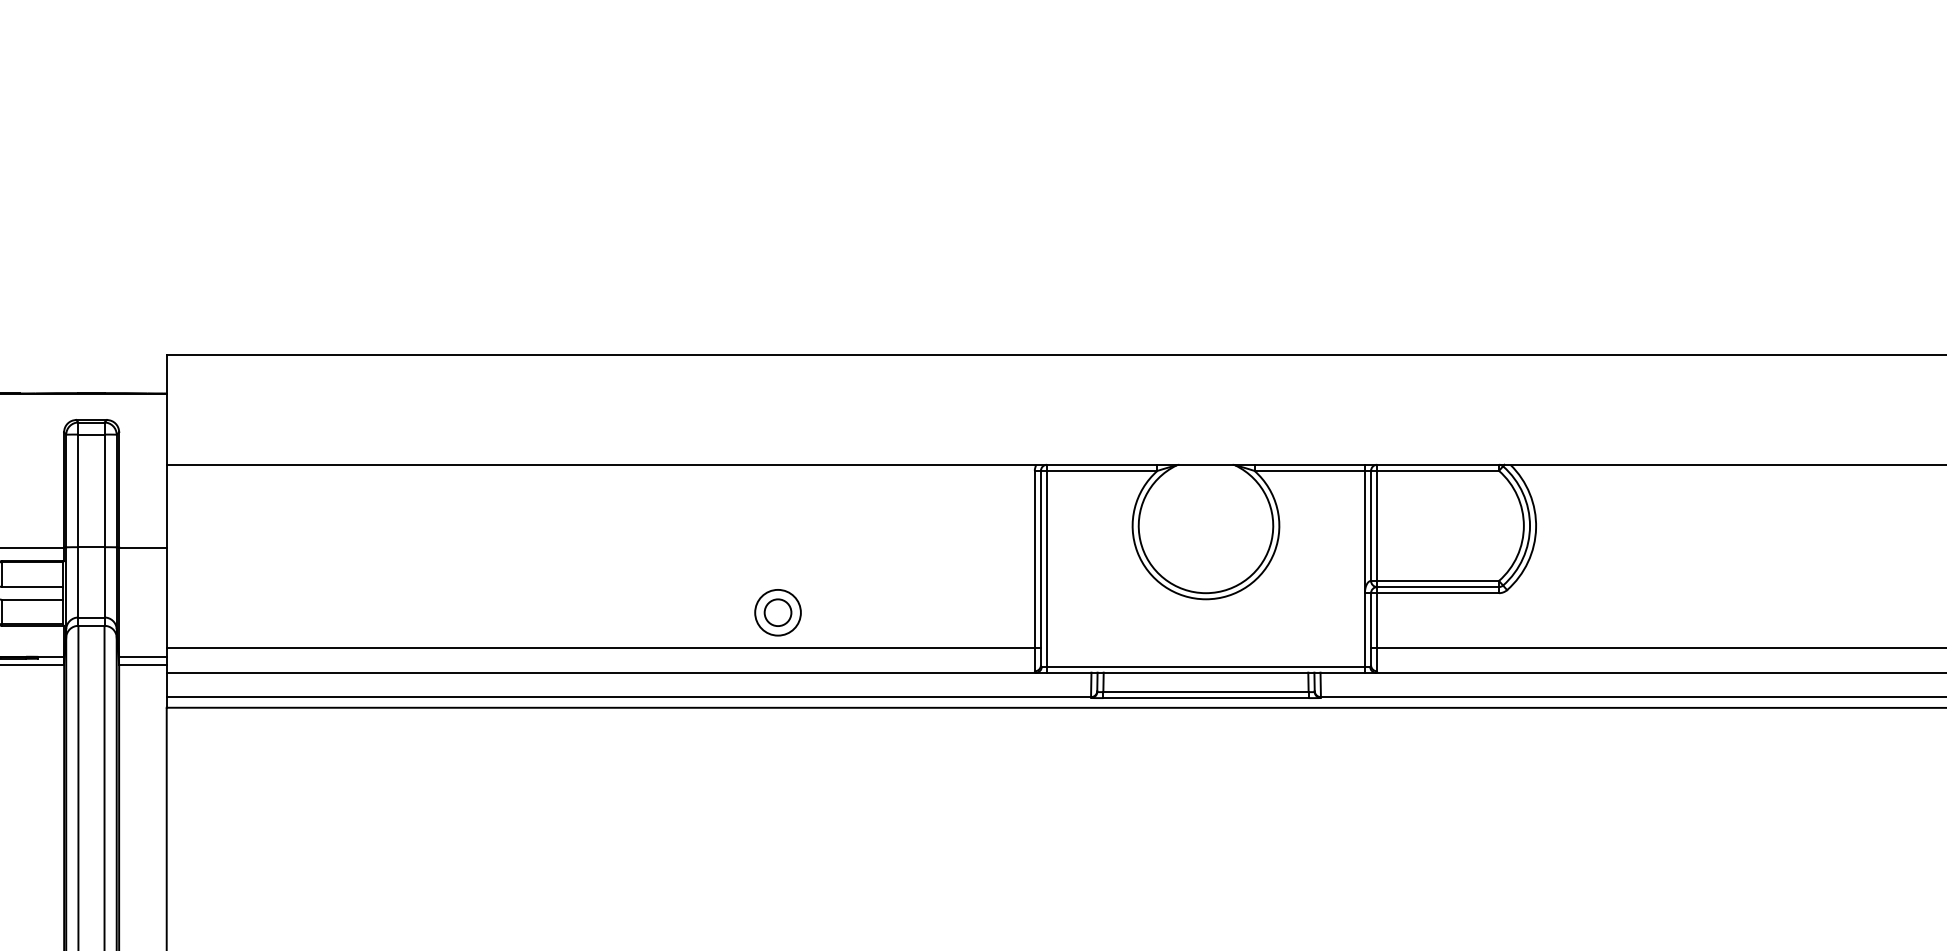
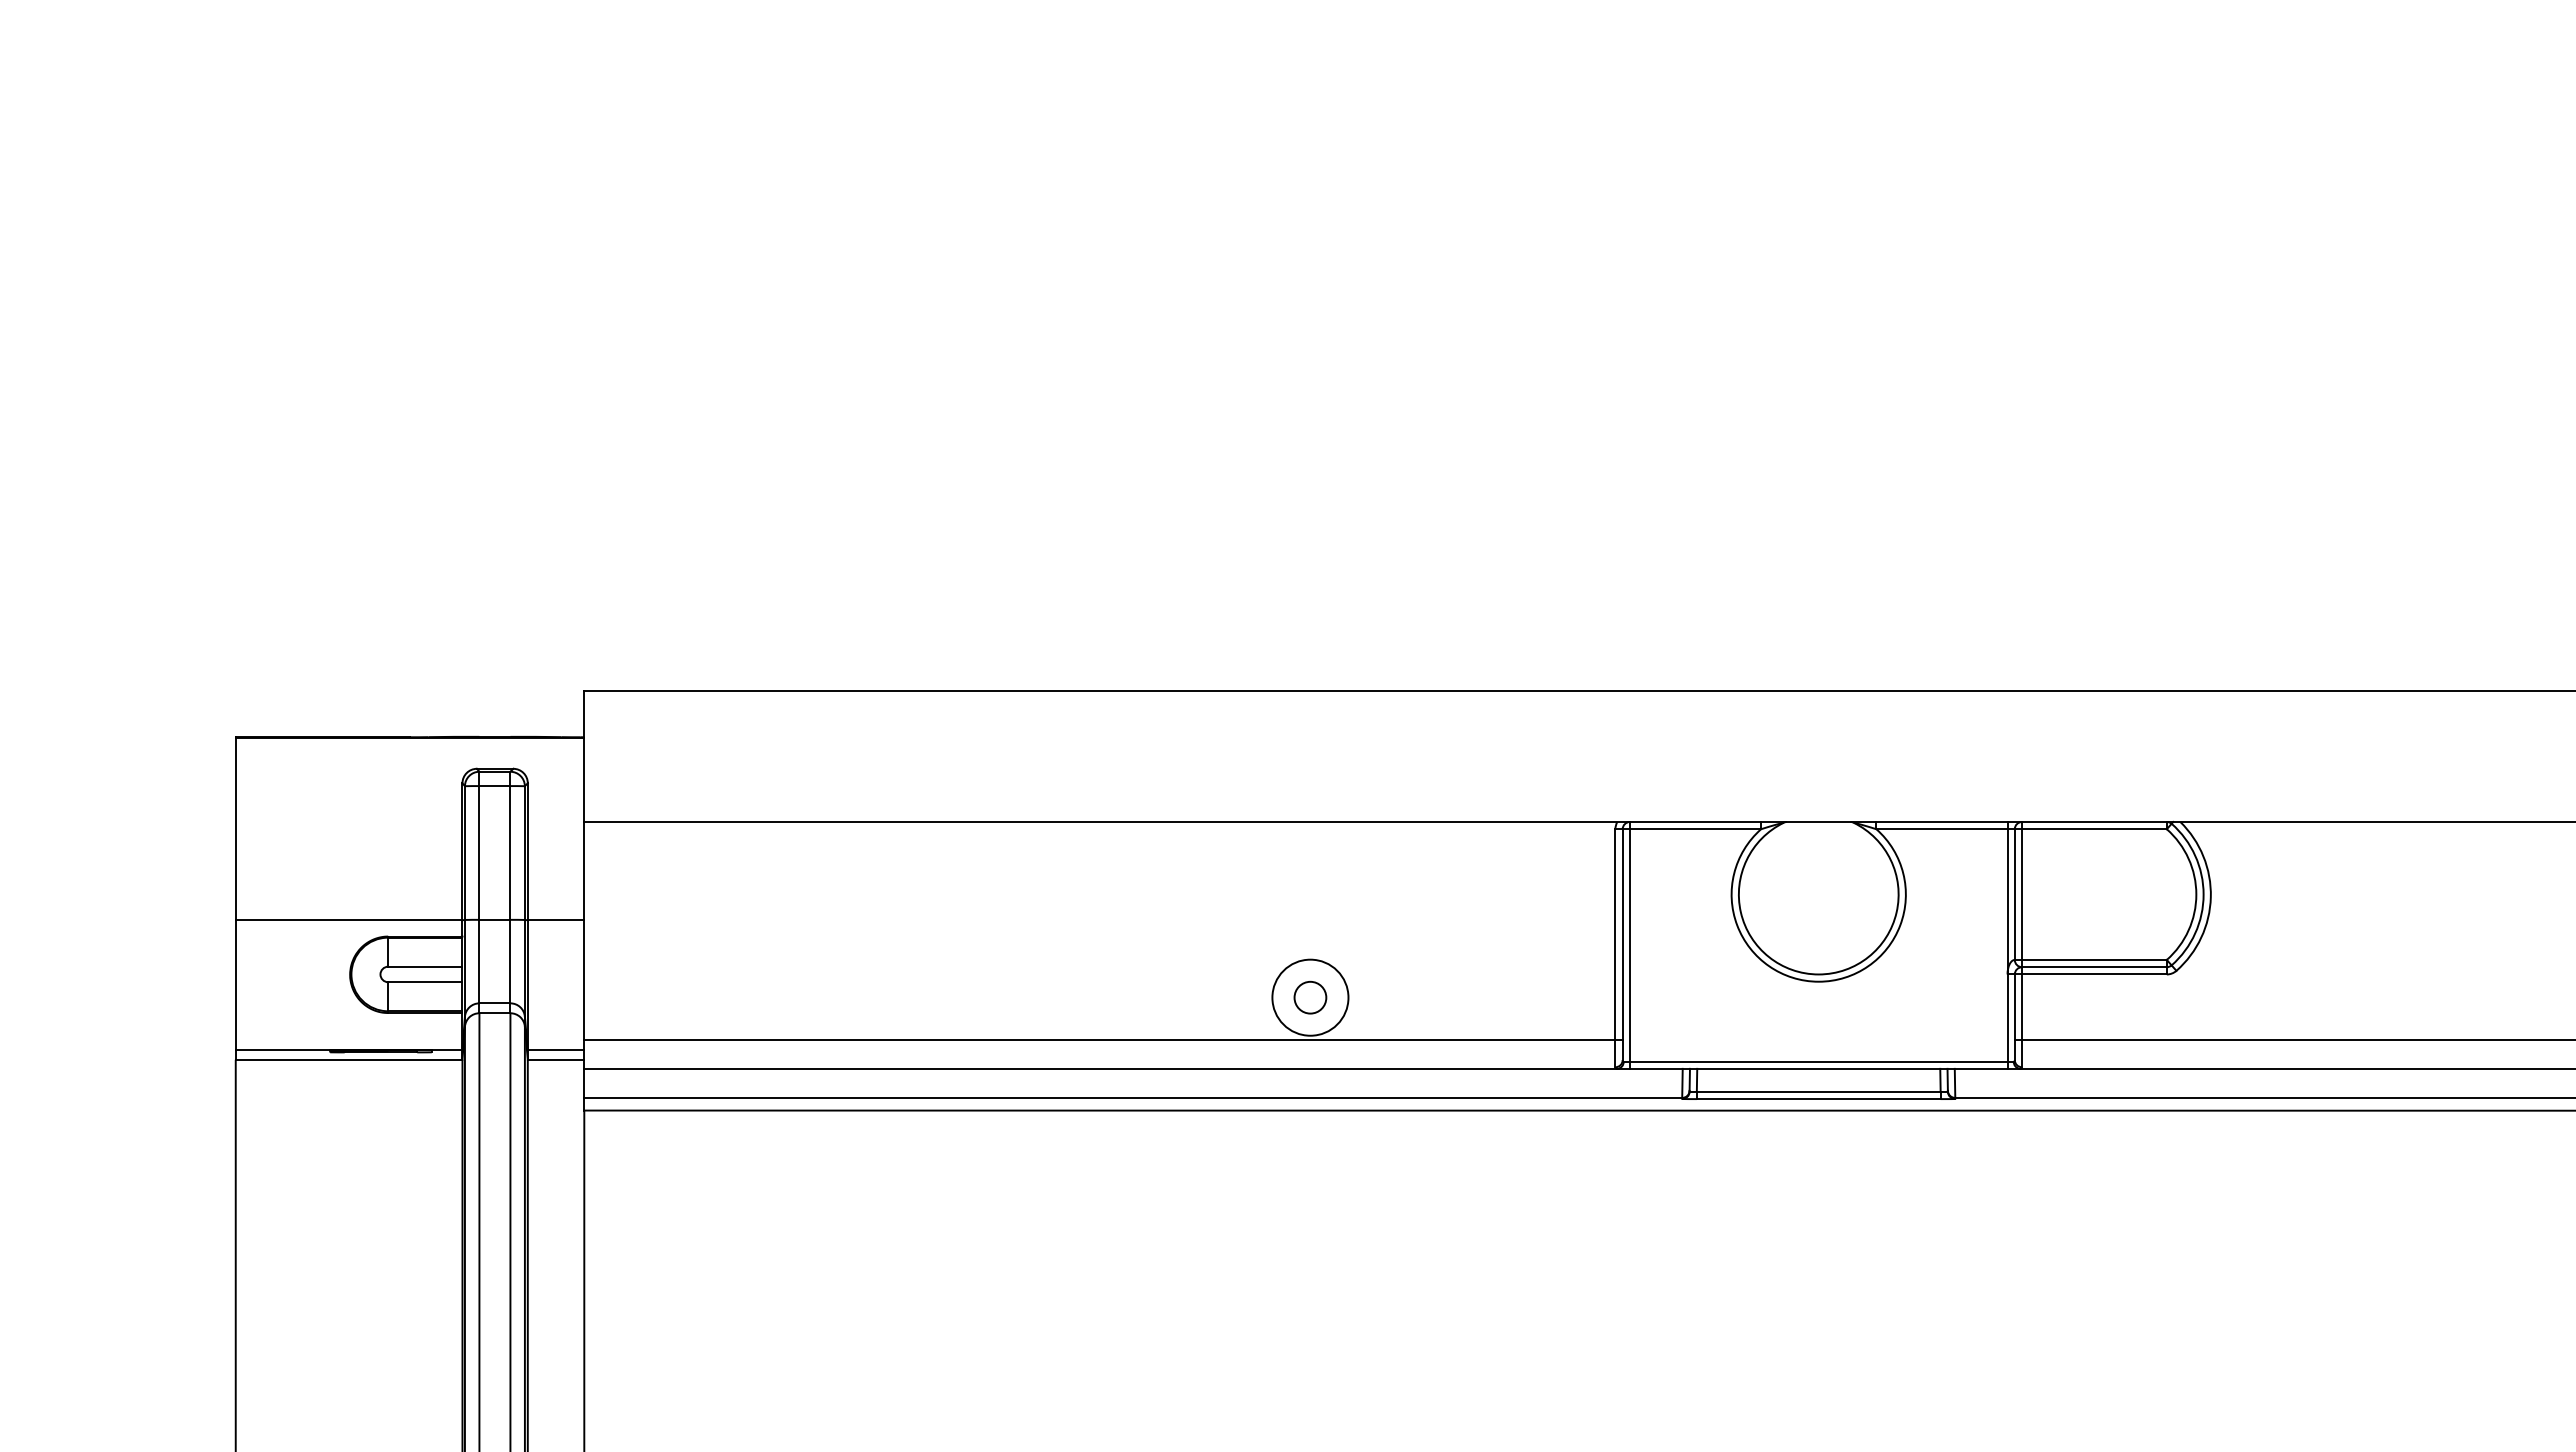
circle: (778, 612) -> (1310, 997), size x1.4

